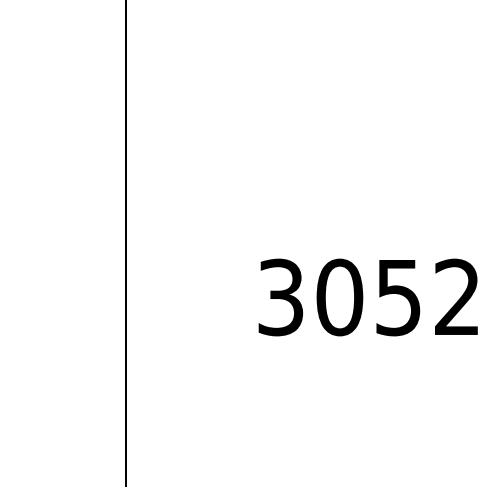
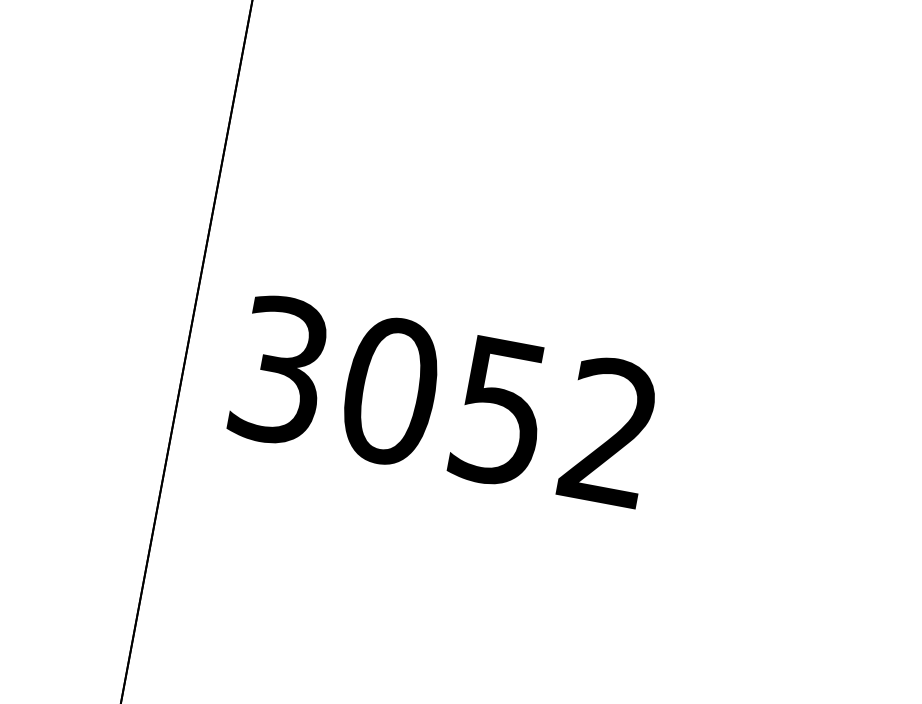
text: (367, 297) -> (442, 400), moved

